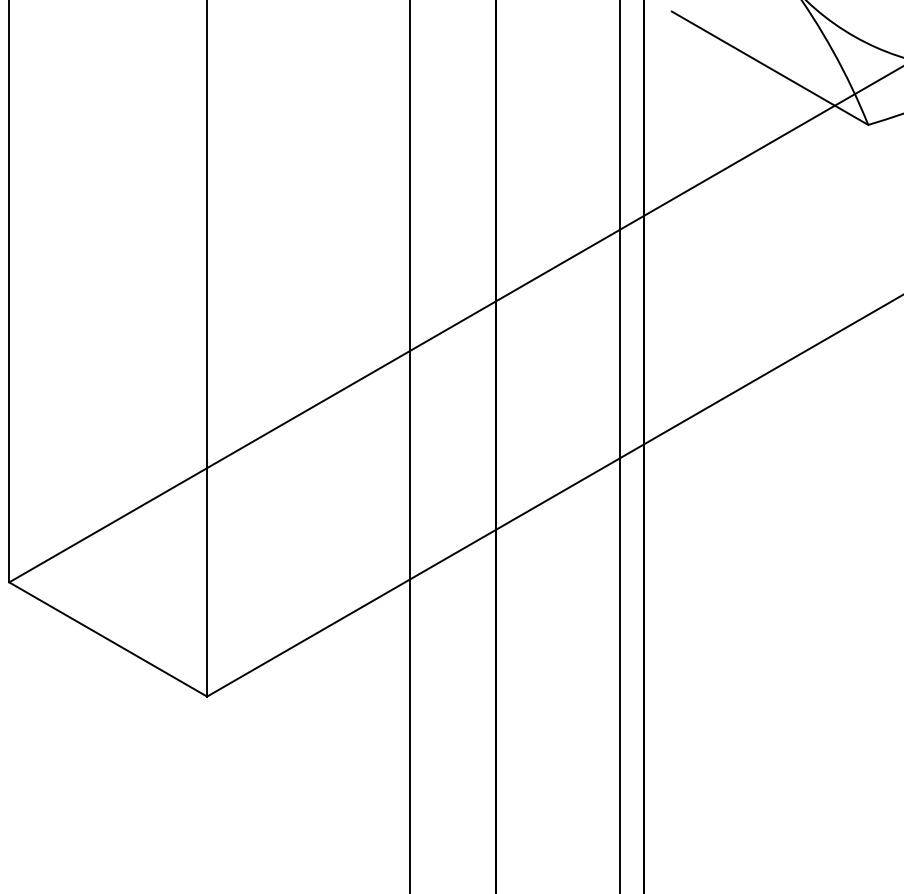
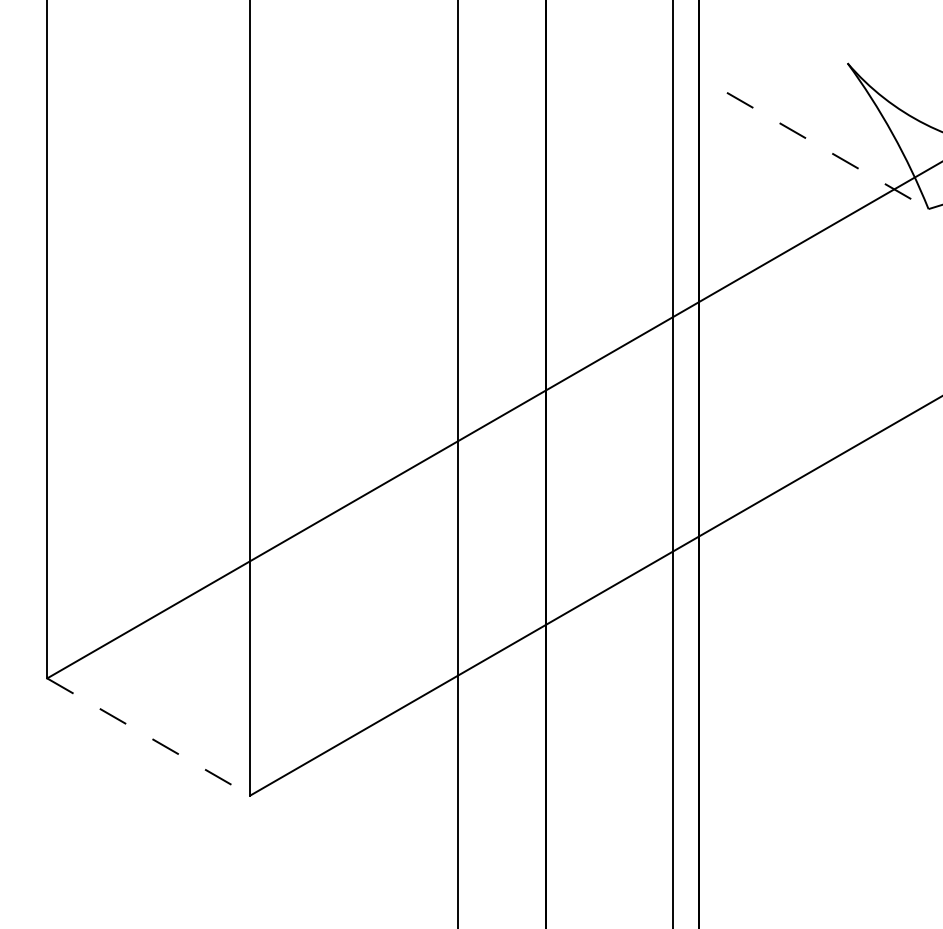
line: (770, 68) -> (828, 151), solid -> dashed
line: (108, 639) -> (149, 737), solid -> dashed

